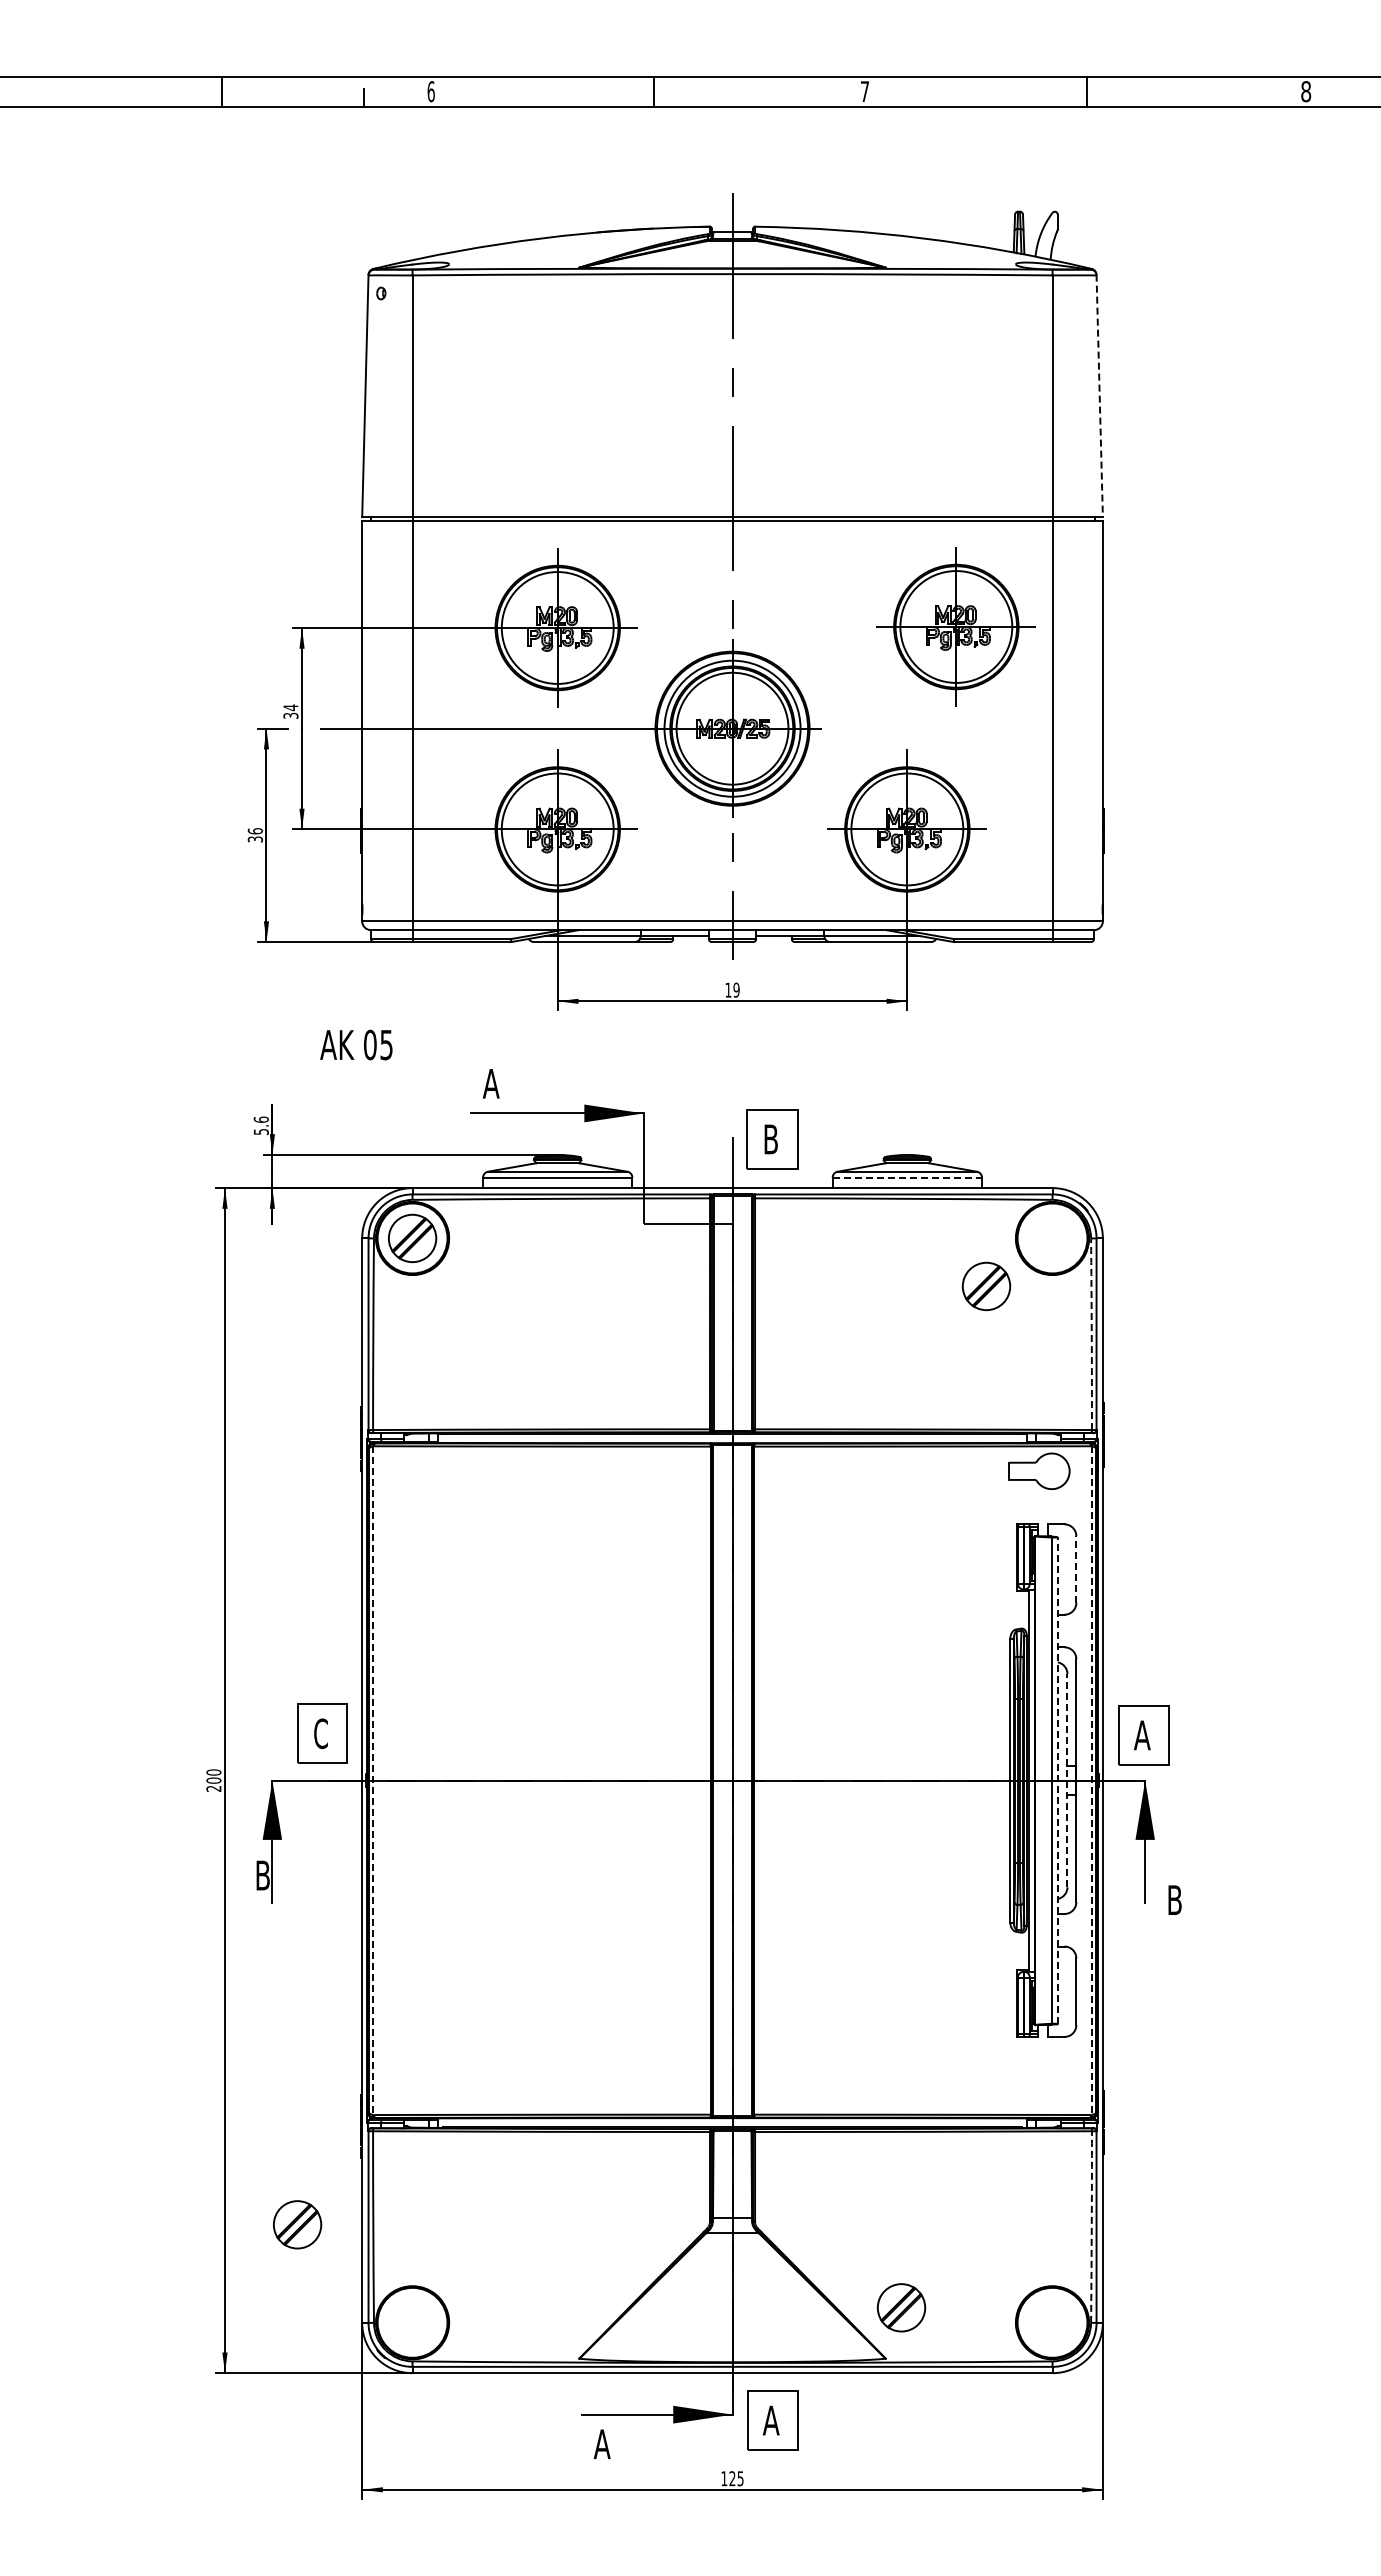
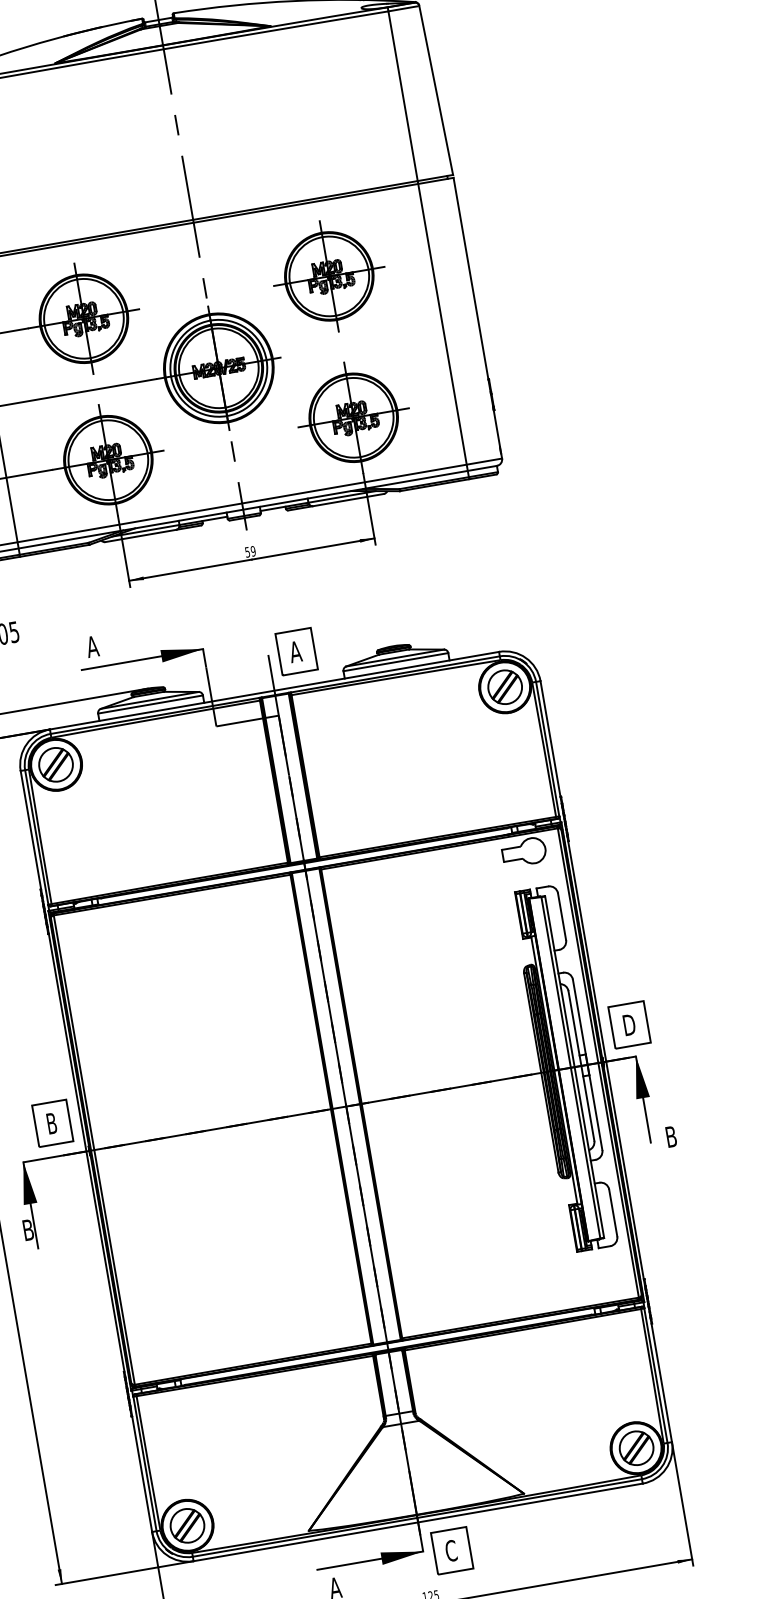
line: (1099, 396) -> (436, 90), dashed -> solid
part: (955, 626) -> (328, 276), moved
text: (728, 989) -> (247, 551), 19 -> 59
text: (770, 1139) -> (295, 651), B -> A
line: (907, 1177) -> (396, 662), dashed -> solid
part: (986, 1286) -> (505, 687), moved
arc: (1091, 1334) -> (544, 749), dashed -> solid
line: (1076, 1569) -> (562, 916), dashed -> solid
text: (320, 1733) -> (51, 1123), C -> B
text: (1142, 1735) -> (628, 1025), A -> D
line: (1057, 1780) -> (574, 1067), dashed -> solid
line: (1067, 1780) -> (581, 1065), dashed -> solid
line: (373, 1781) -> (94, 1150), dashed -> solid
line: (1091, 1781) -> (598, 1063), dashed -> solid
part: (297, 2224) -> (187, 1525), moved
arc: (1091, 2227) -> (652, 1376), dashed -> solid
part: (901, 2307) -> (636, 1448), moved
text: (770, 2420) -> (450, 1551), A -> C

